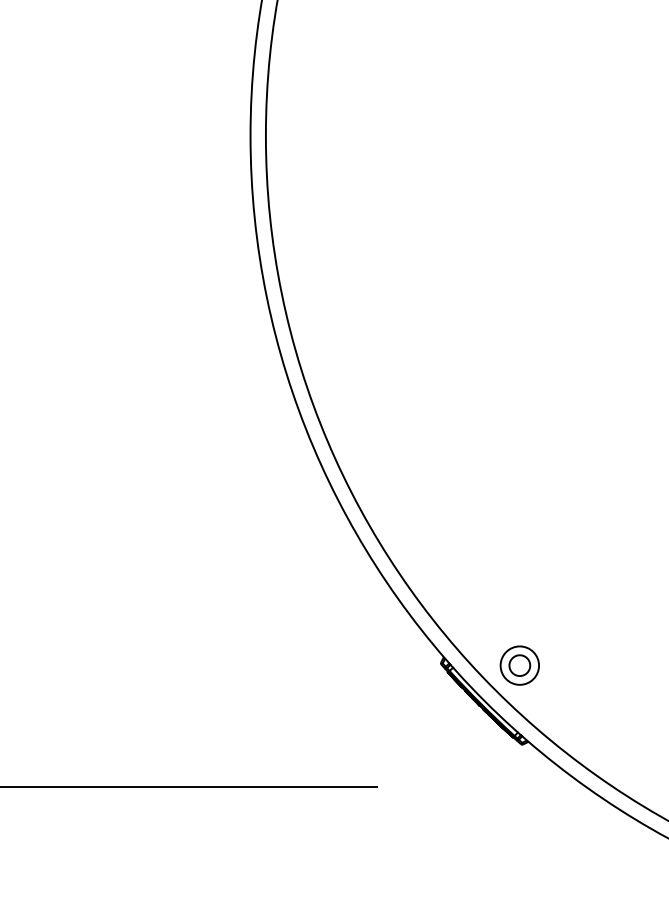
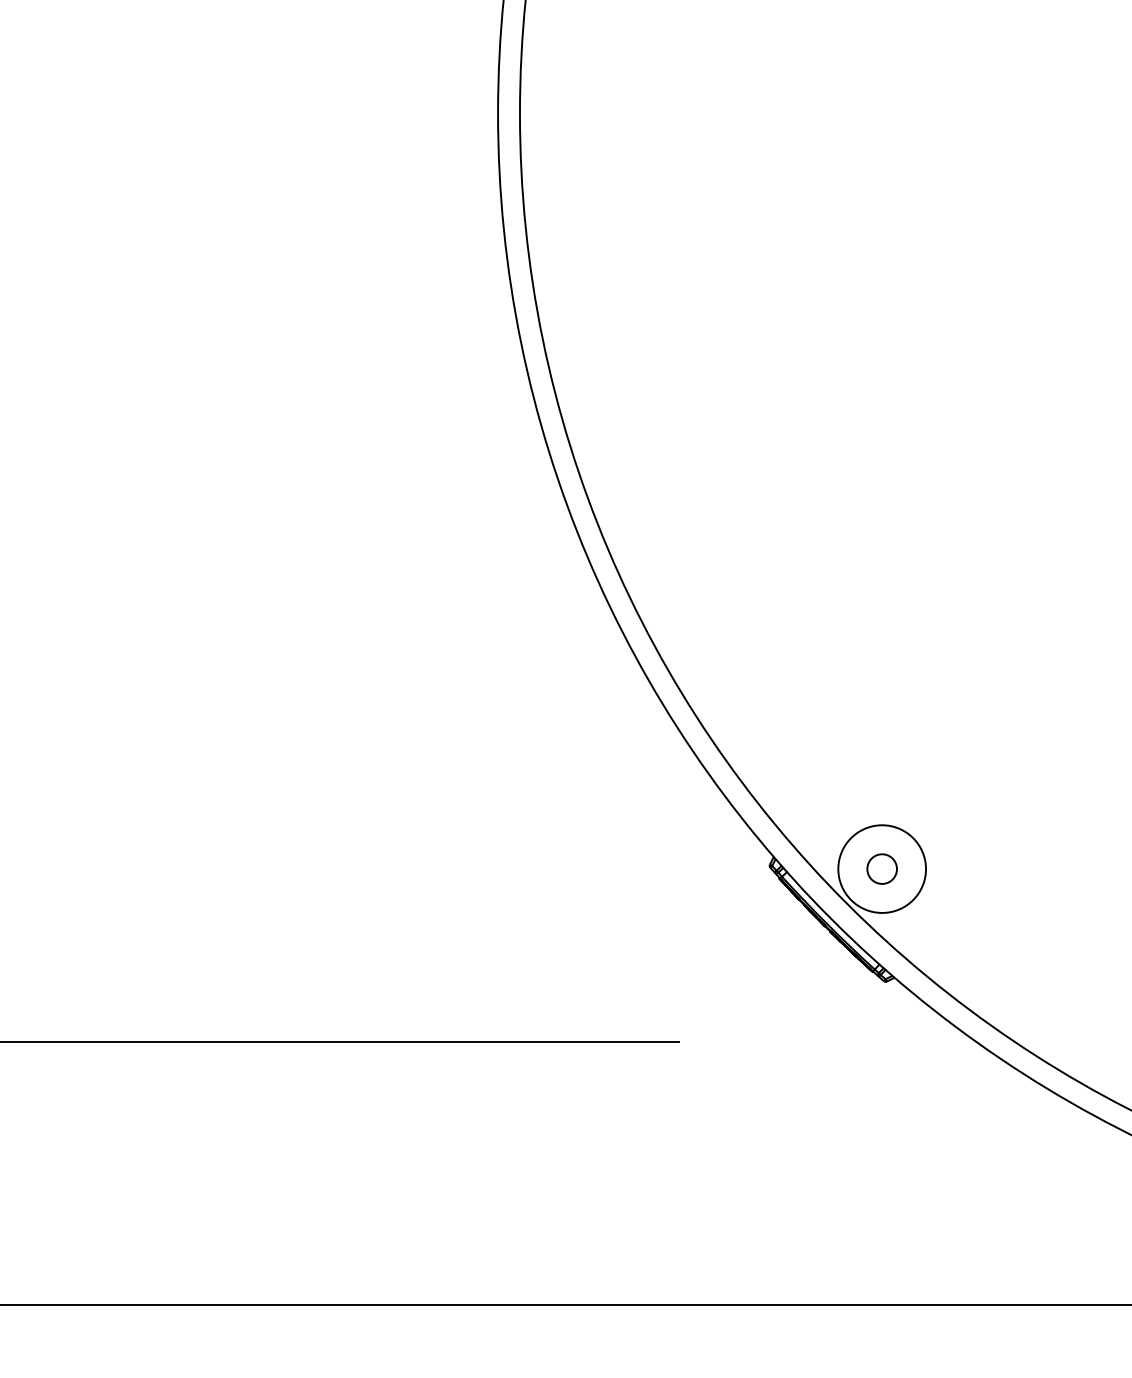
circle: (519, 665) -> (881, 868), size x1.6

